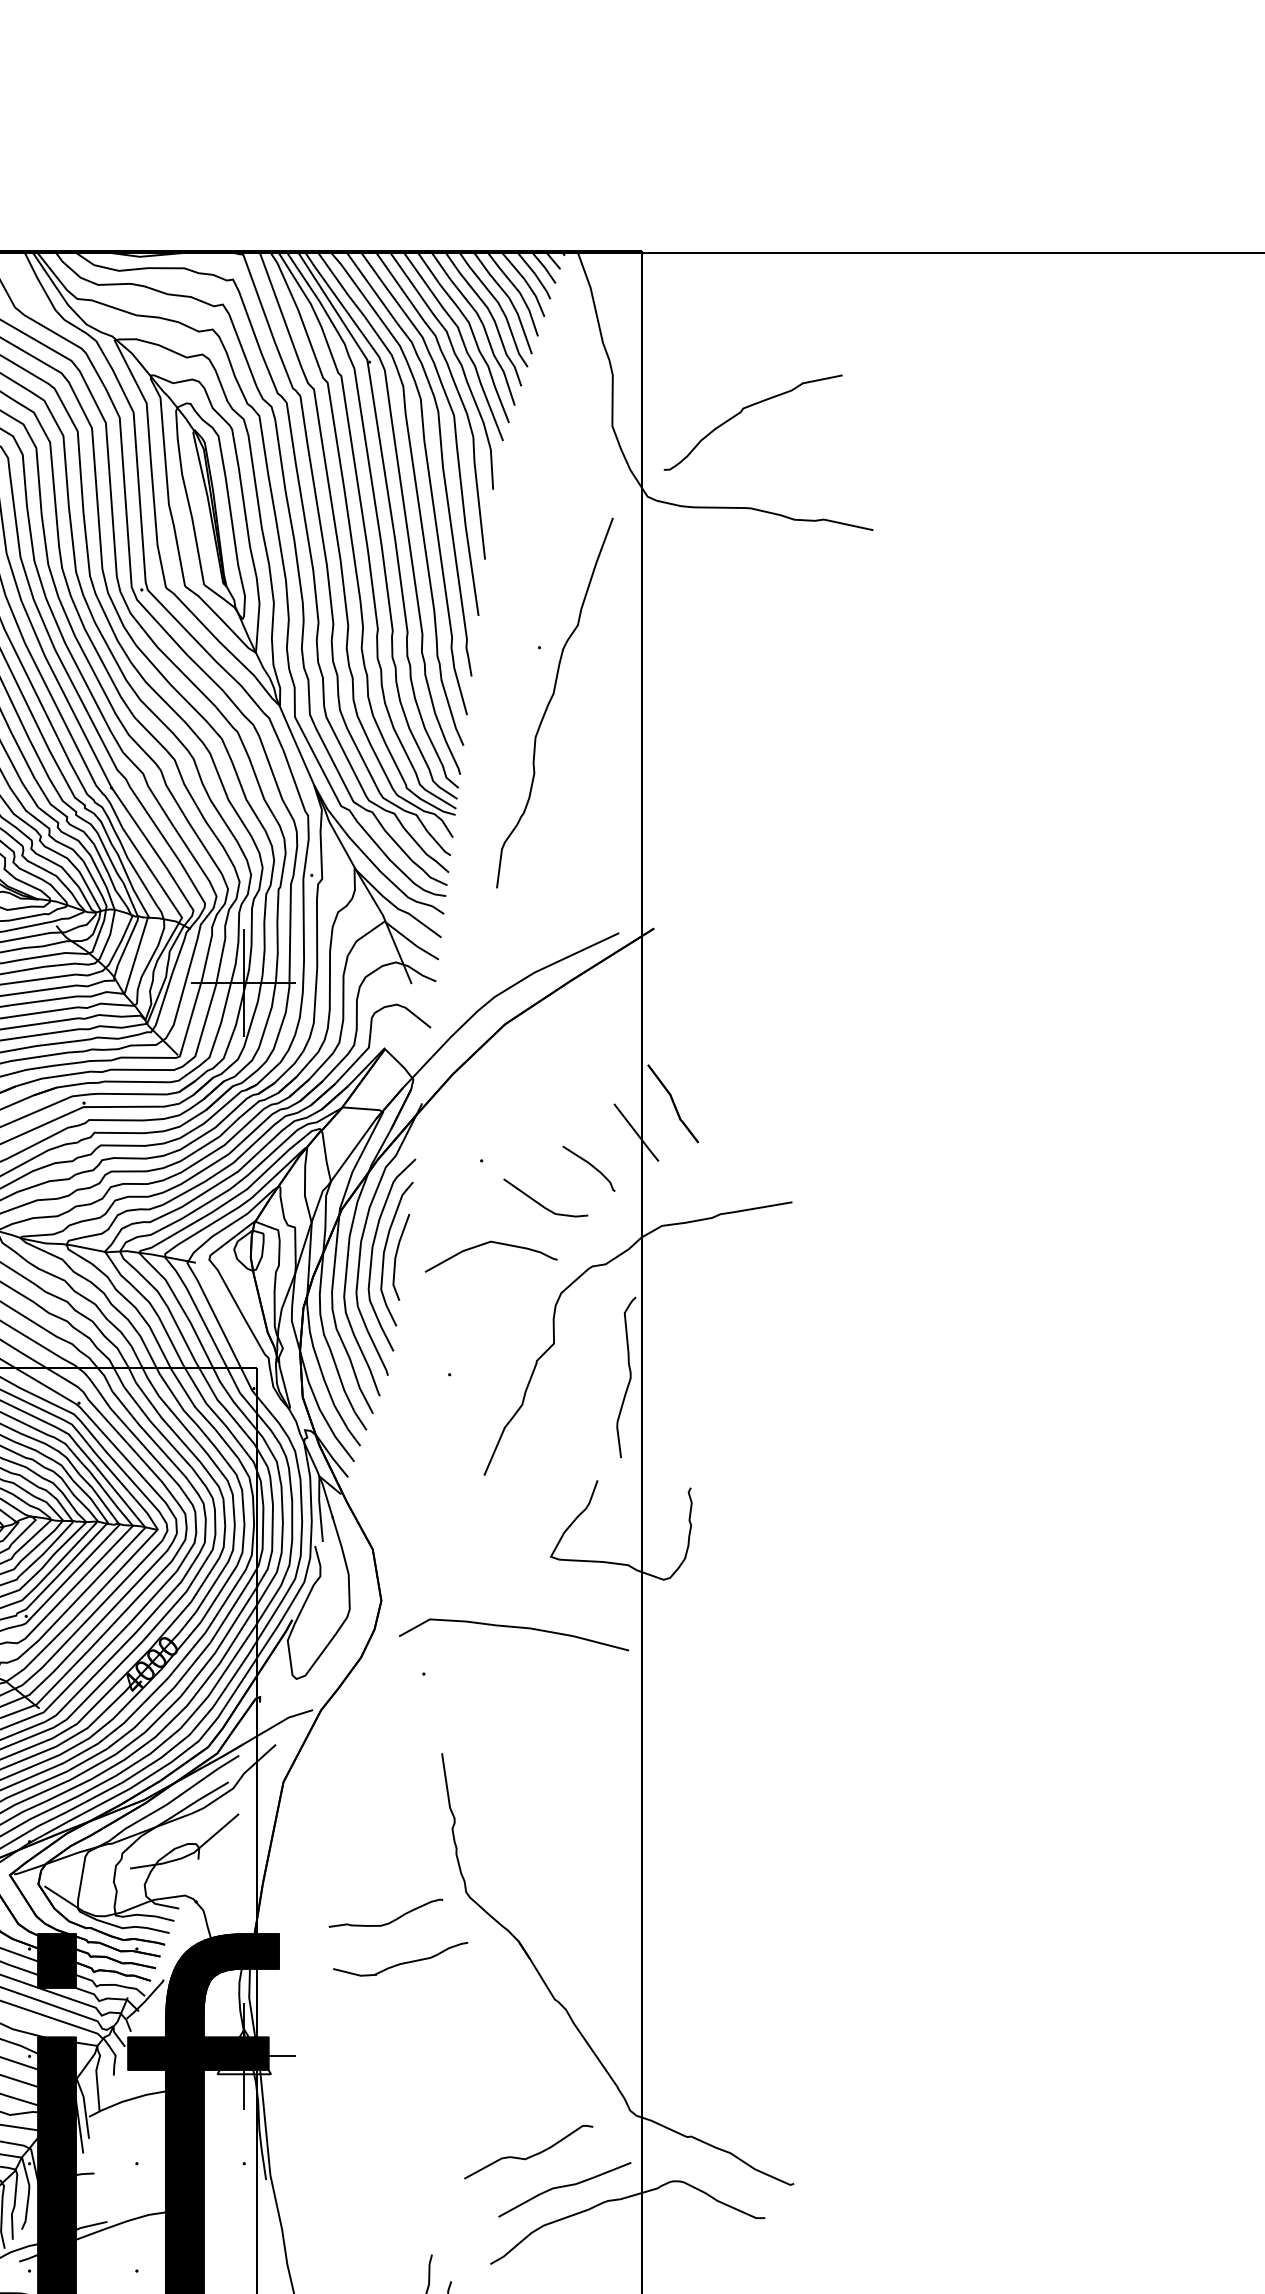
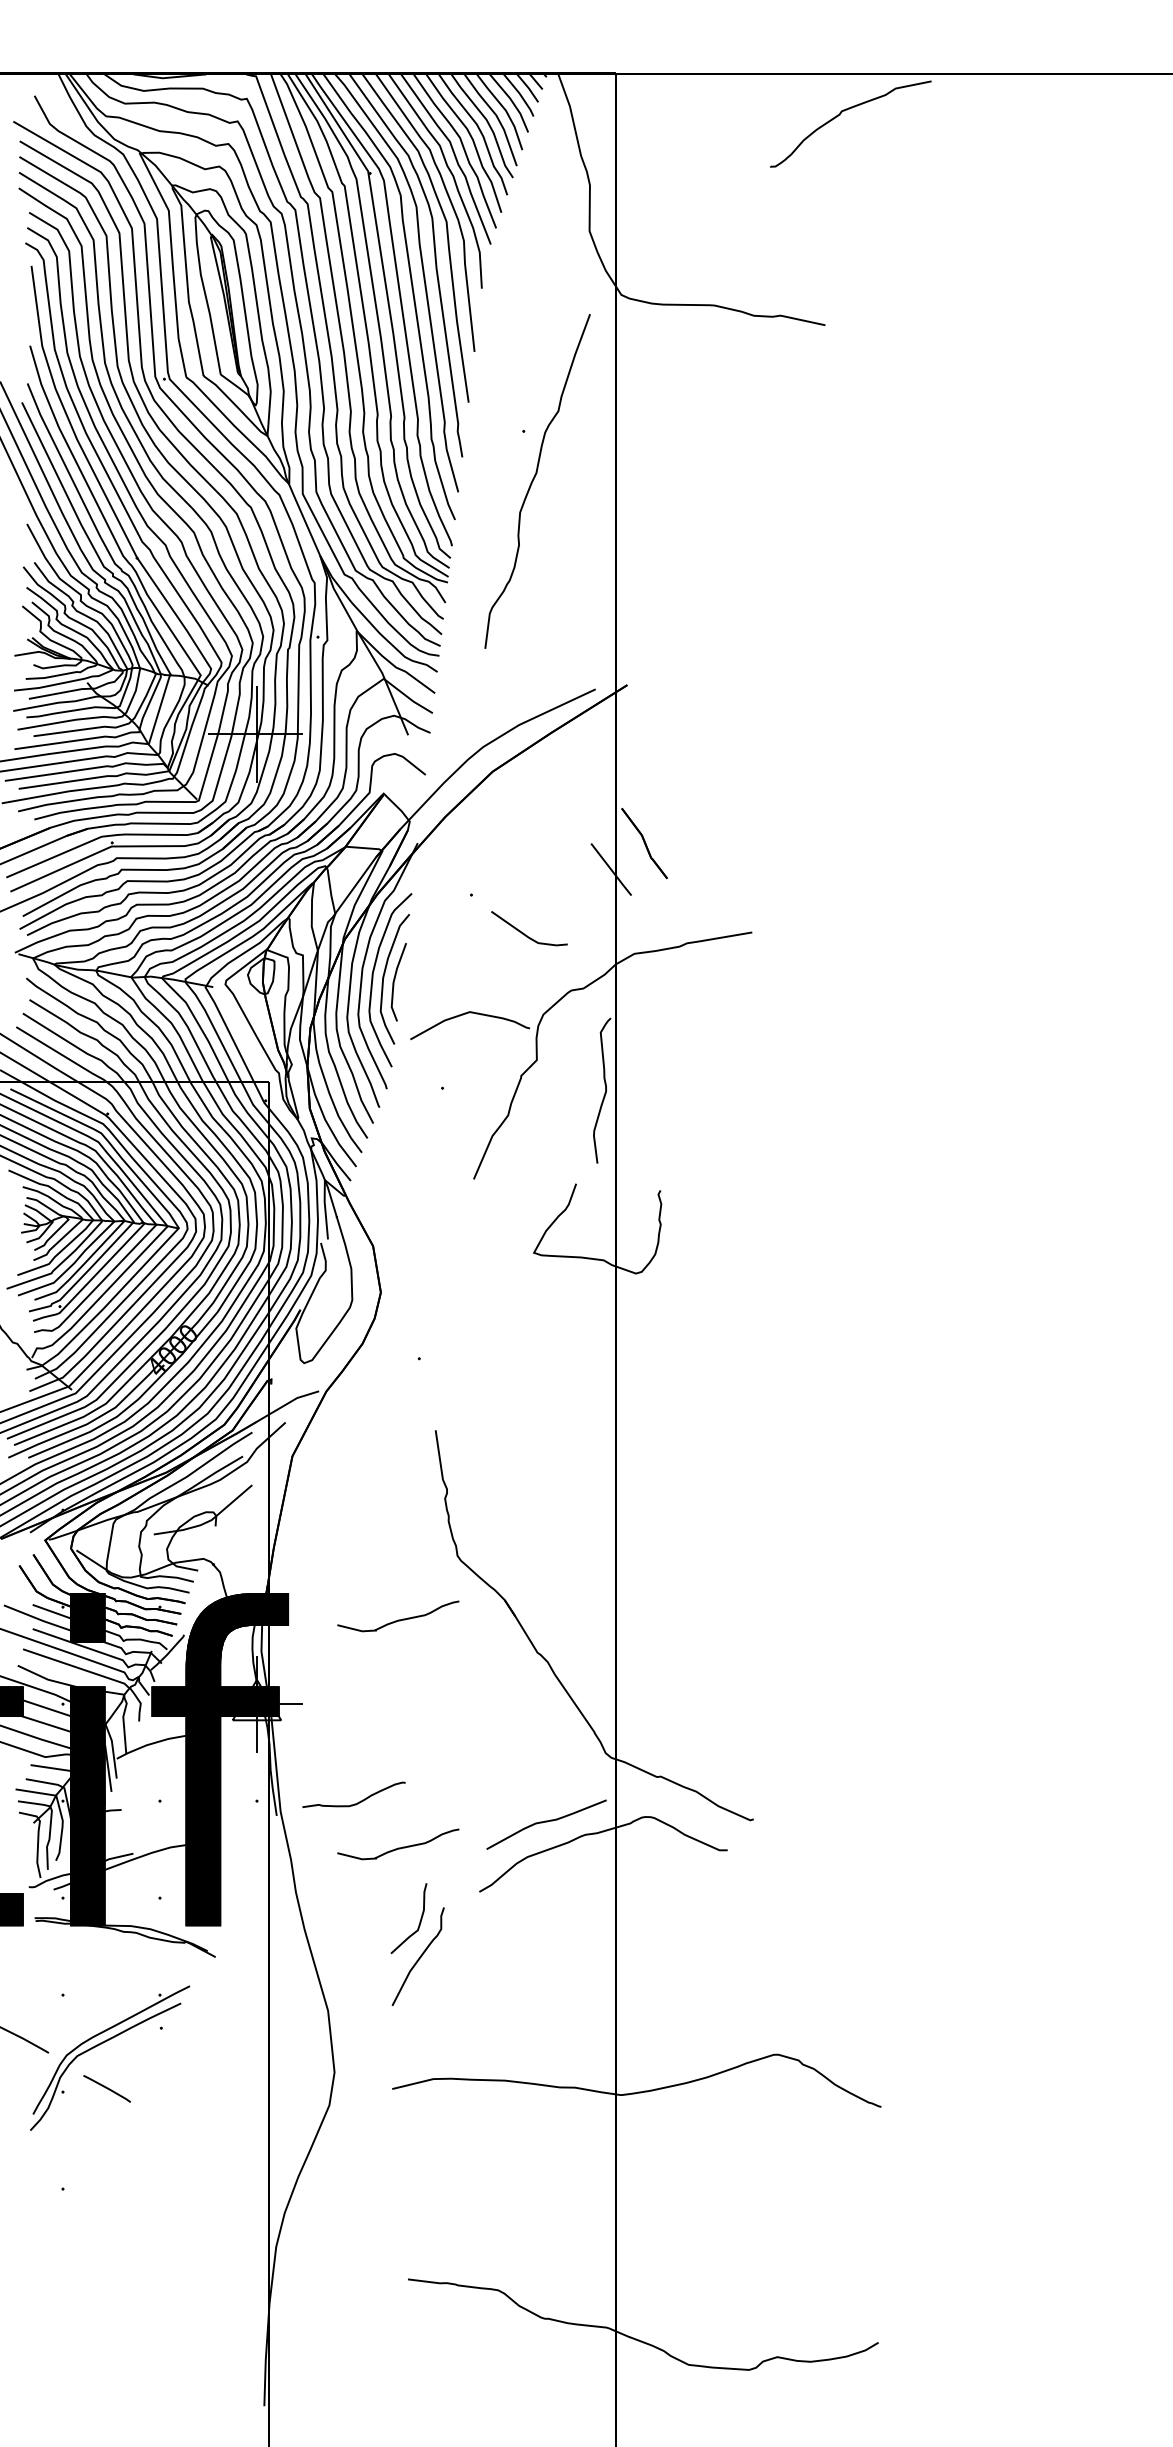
curve: (741, 413) -> (840, 115), moved
curve: (590, 1165) -> (569, 899), removed
curve: (487, 1244) -> (466, 1014), moved
curve: (513, 1628) -> (500, 1317), removed
curve: (389, 1921) -> (357, 1802), moved
curve: (528, 2156) -> (513, 1794), removed
curve: (400, 2215) -> (398, 1847), added

